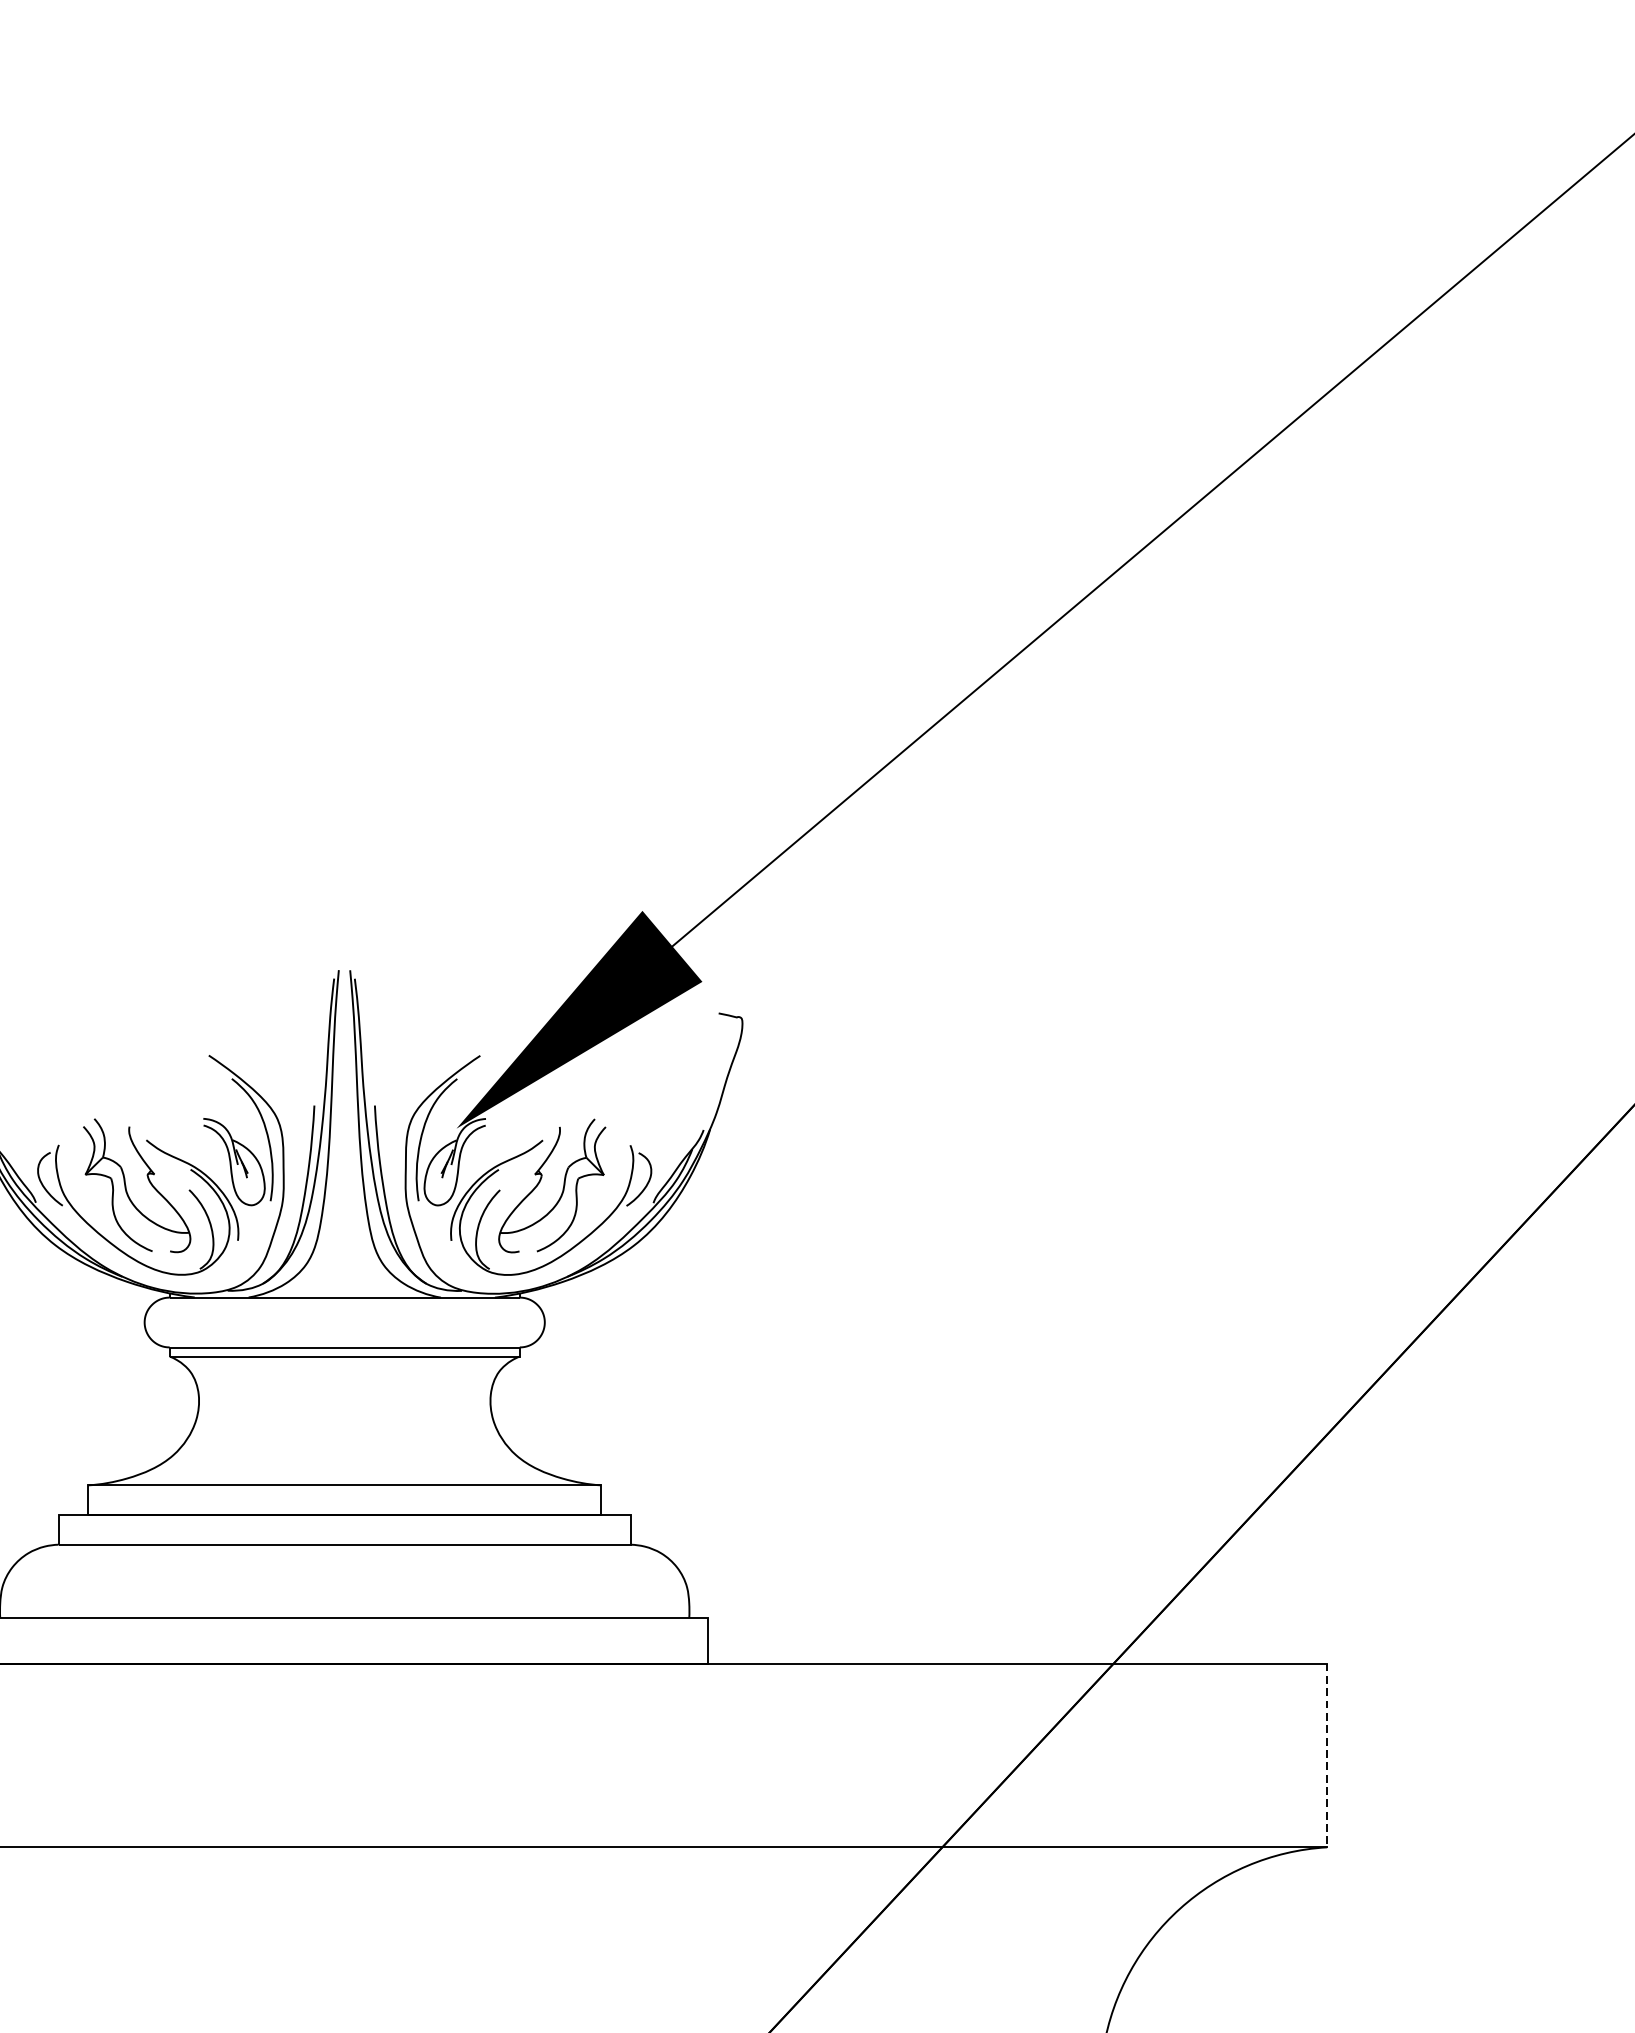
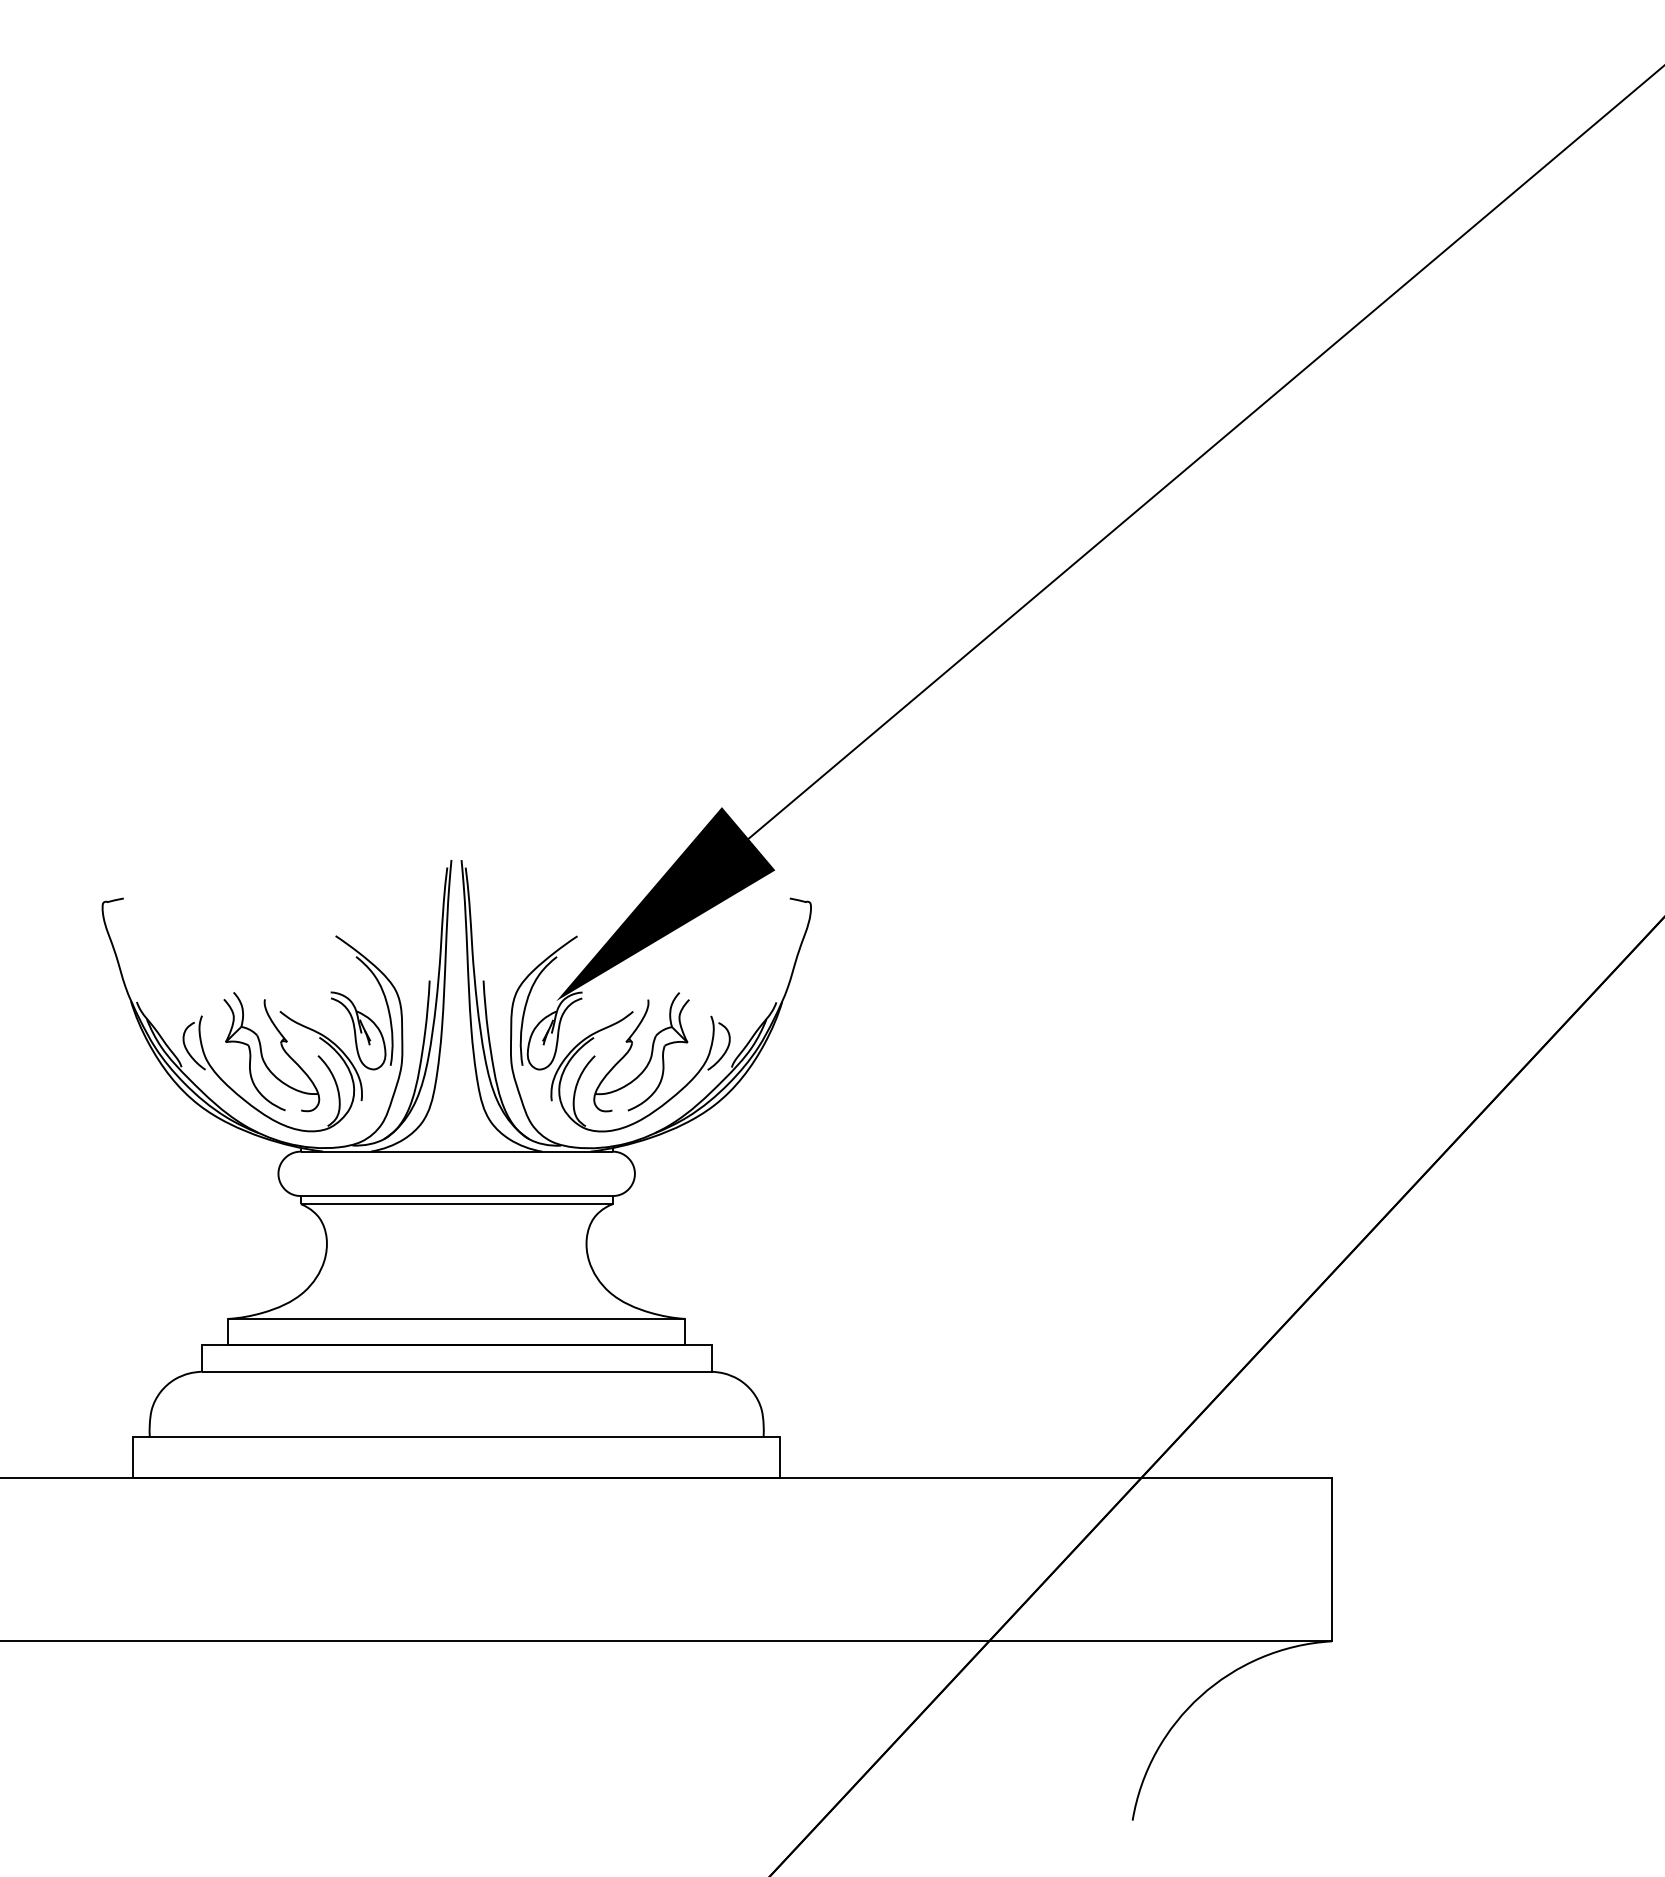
line: (1326, 1755) -> (1331, 1559), dashed -> solid

